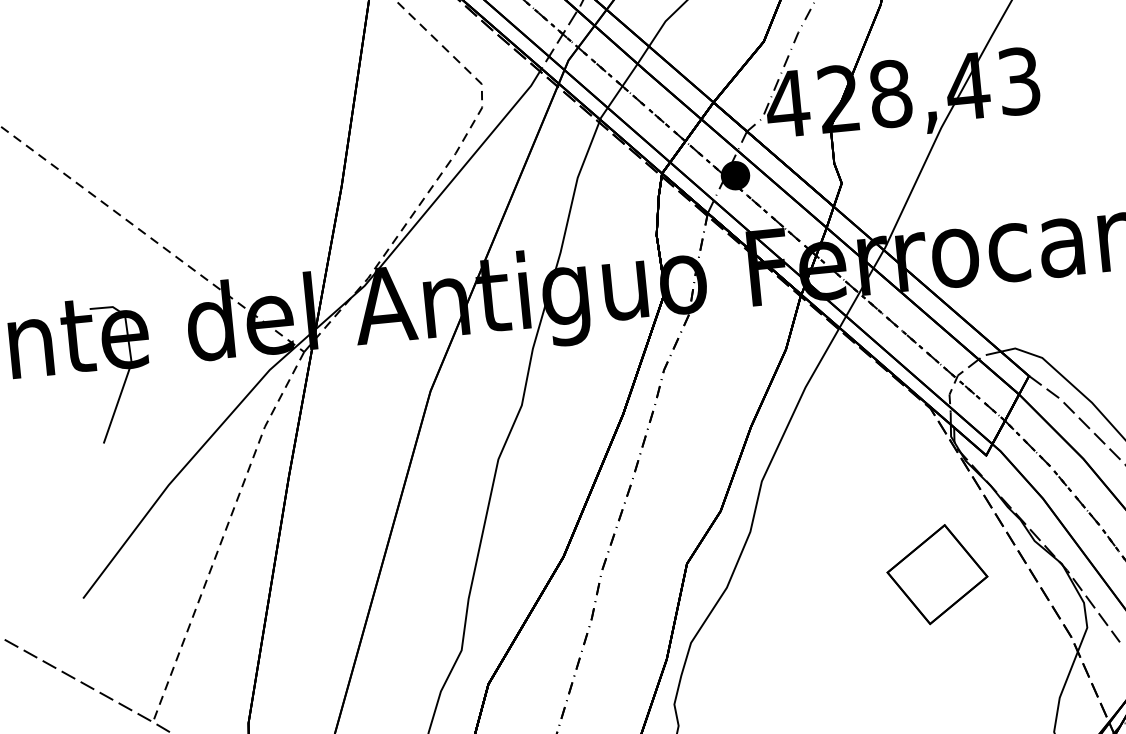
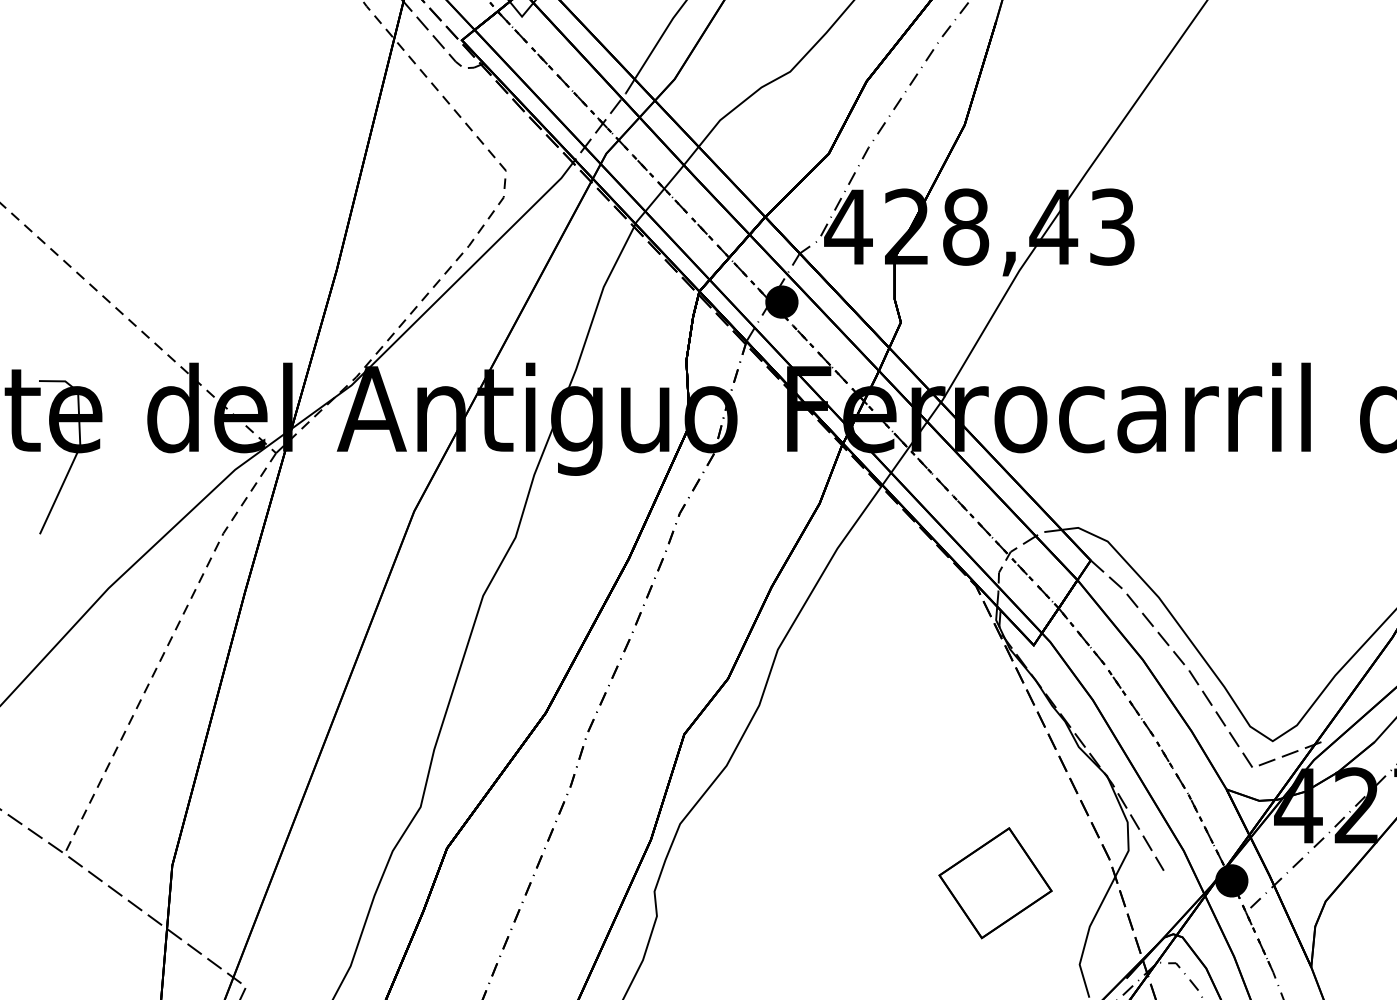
part: (937, 574) -> (995, 883), moved

